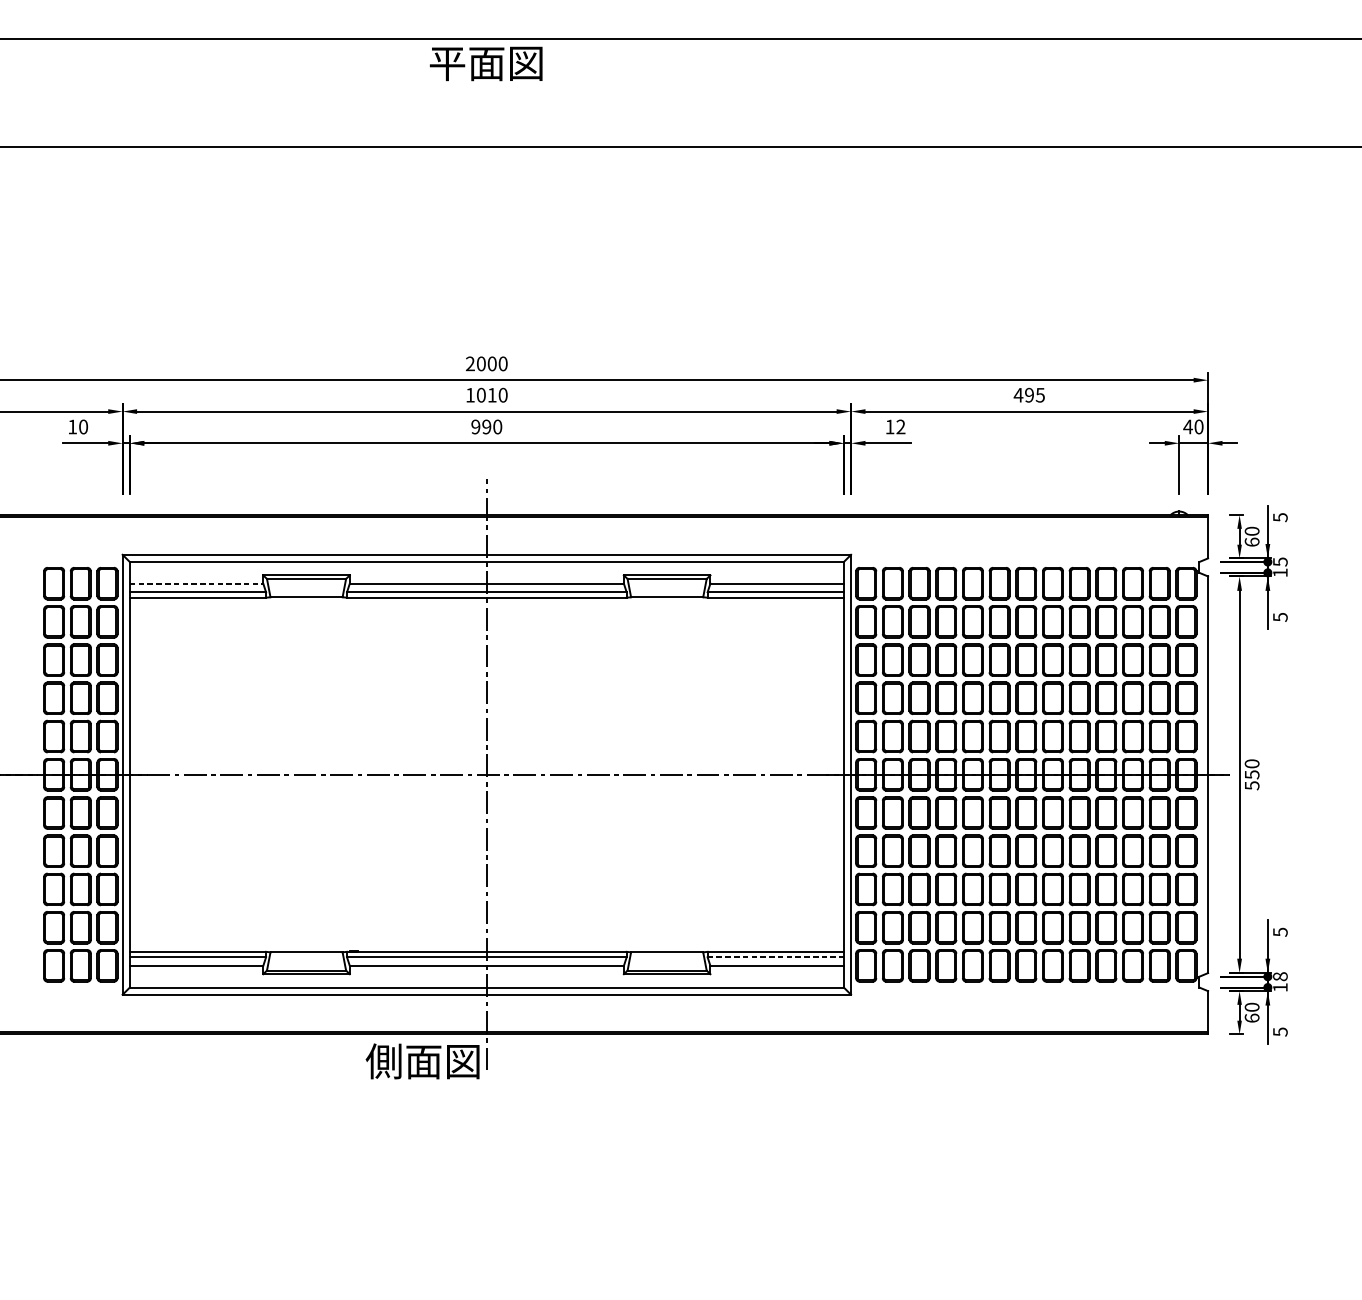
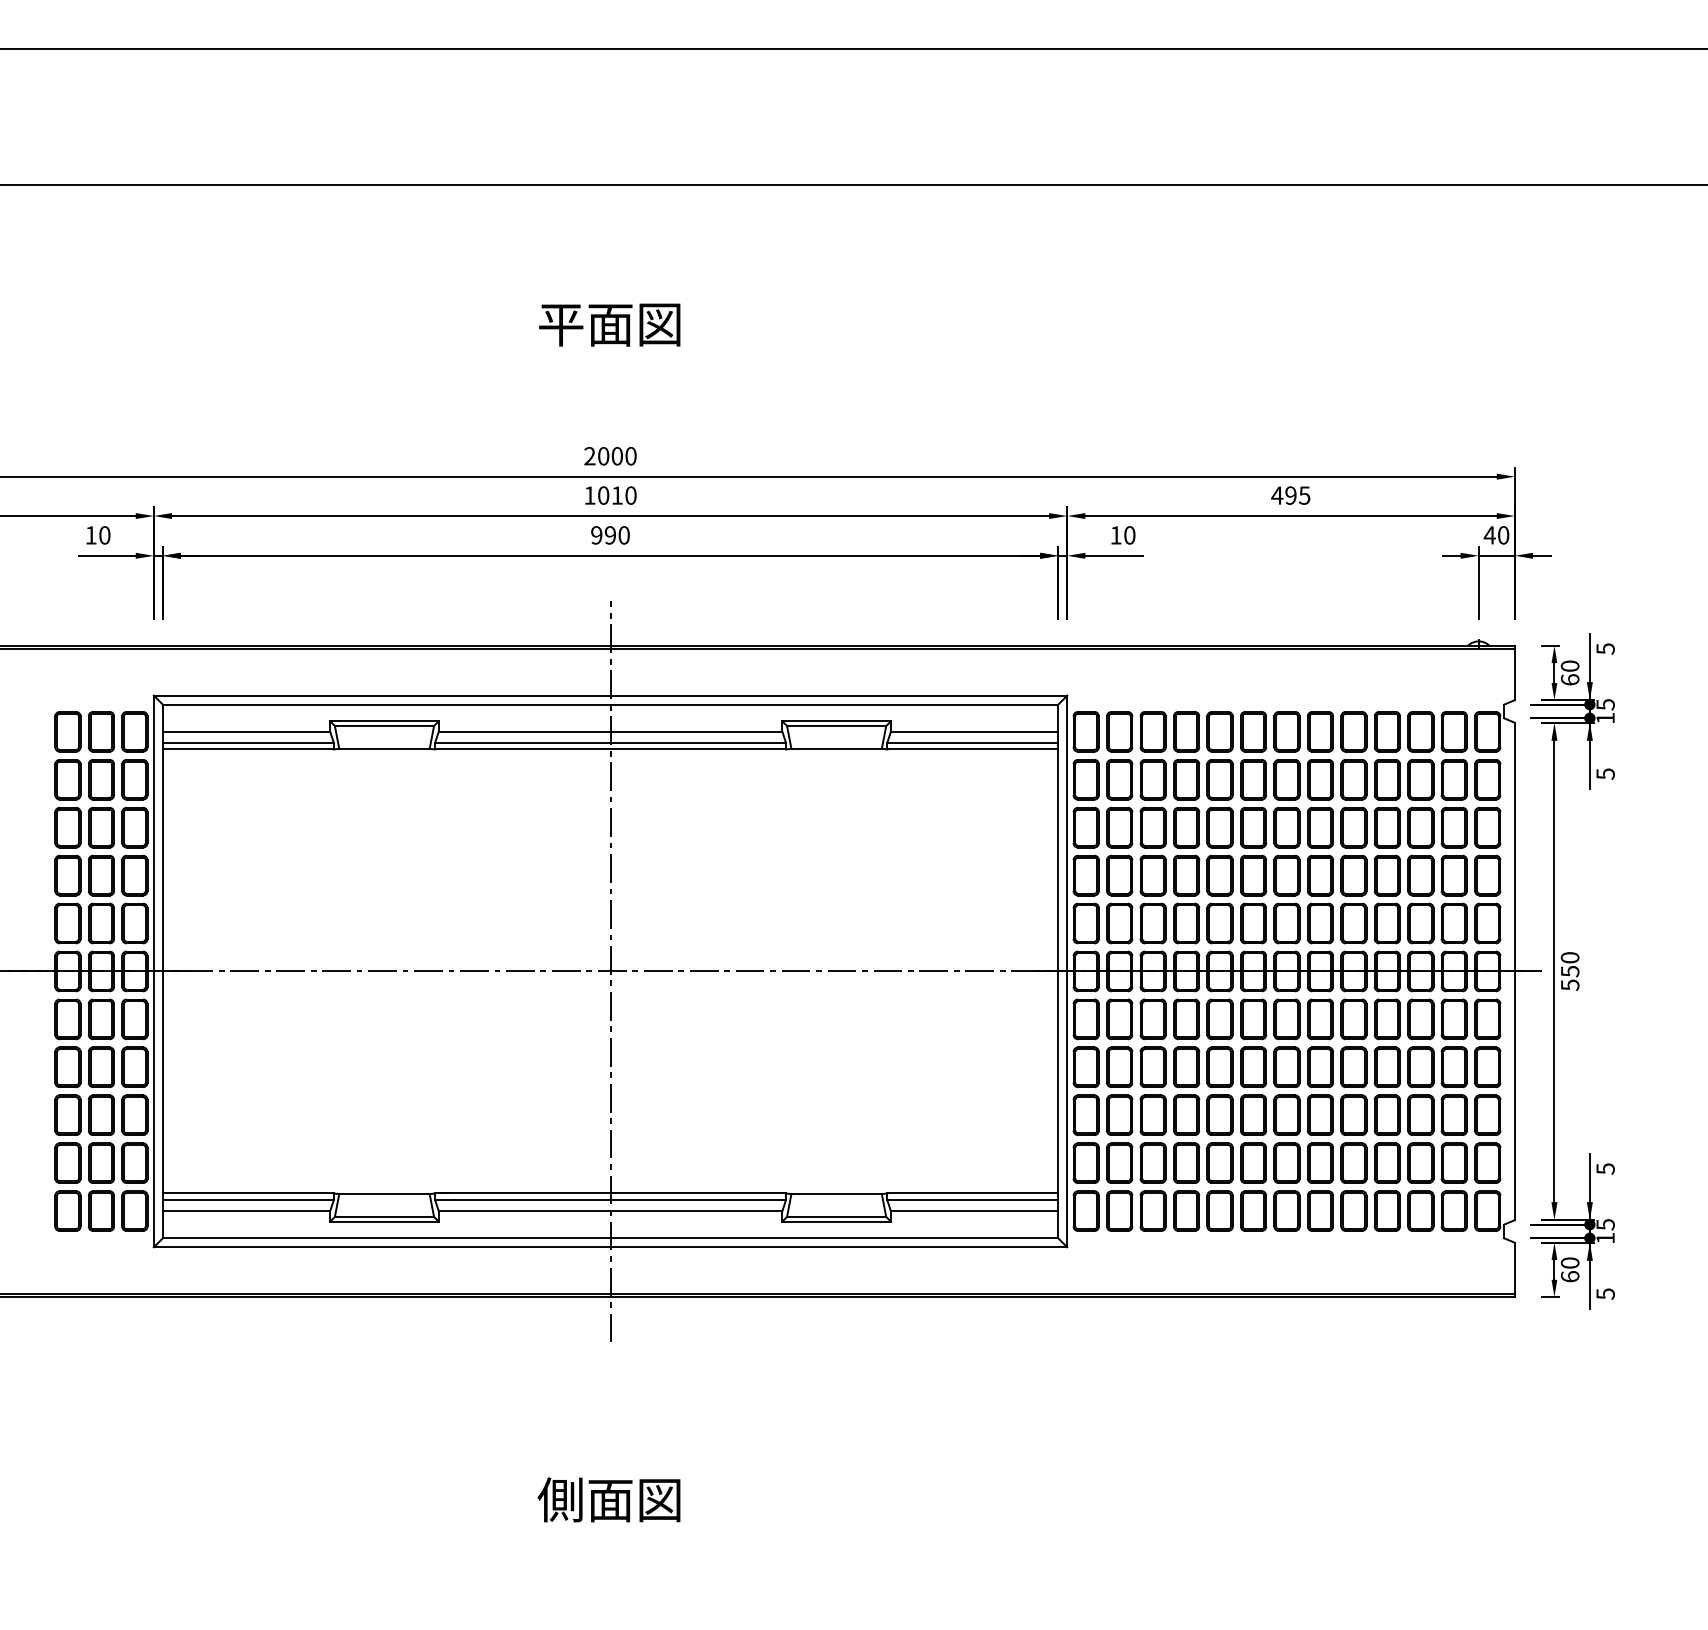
text: (486, 63) -> (609, 324), moved
text: (900, 427) -> (1129, 535), 12 -> 10
line: (196, 583) -> (246, 731), dashed -> solid
line: (776, 957) -> (973, 1200), dashed -> solid
text: (1280, 976) -> (1605, 1224), 18 -> 15
text: (422, 1061) -> (608, 1499), moved

